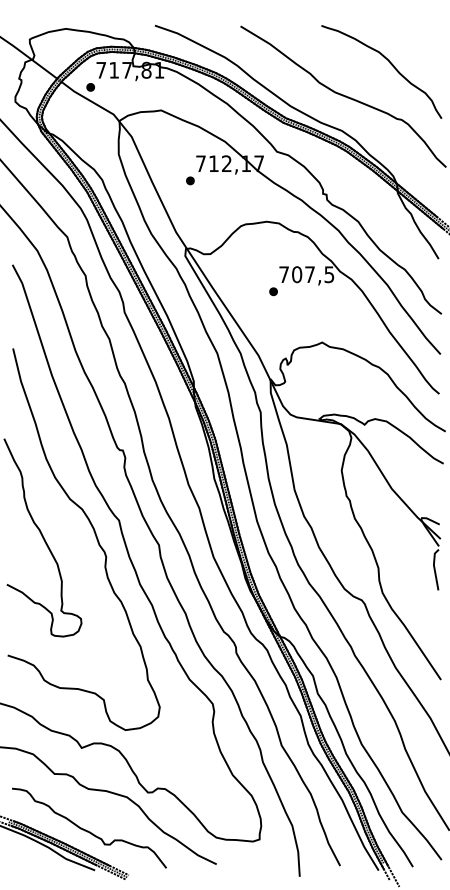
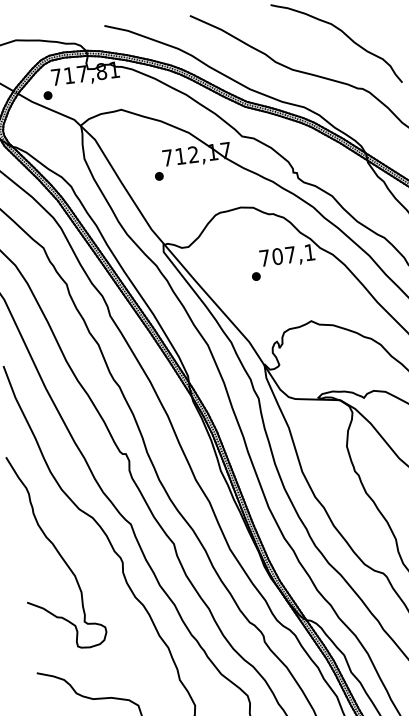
text: (329, 274) -> (310, 252), 707,5 -> 707,1

